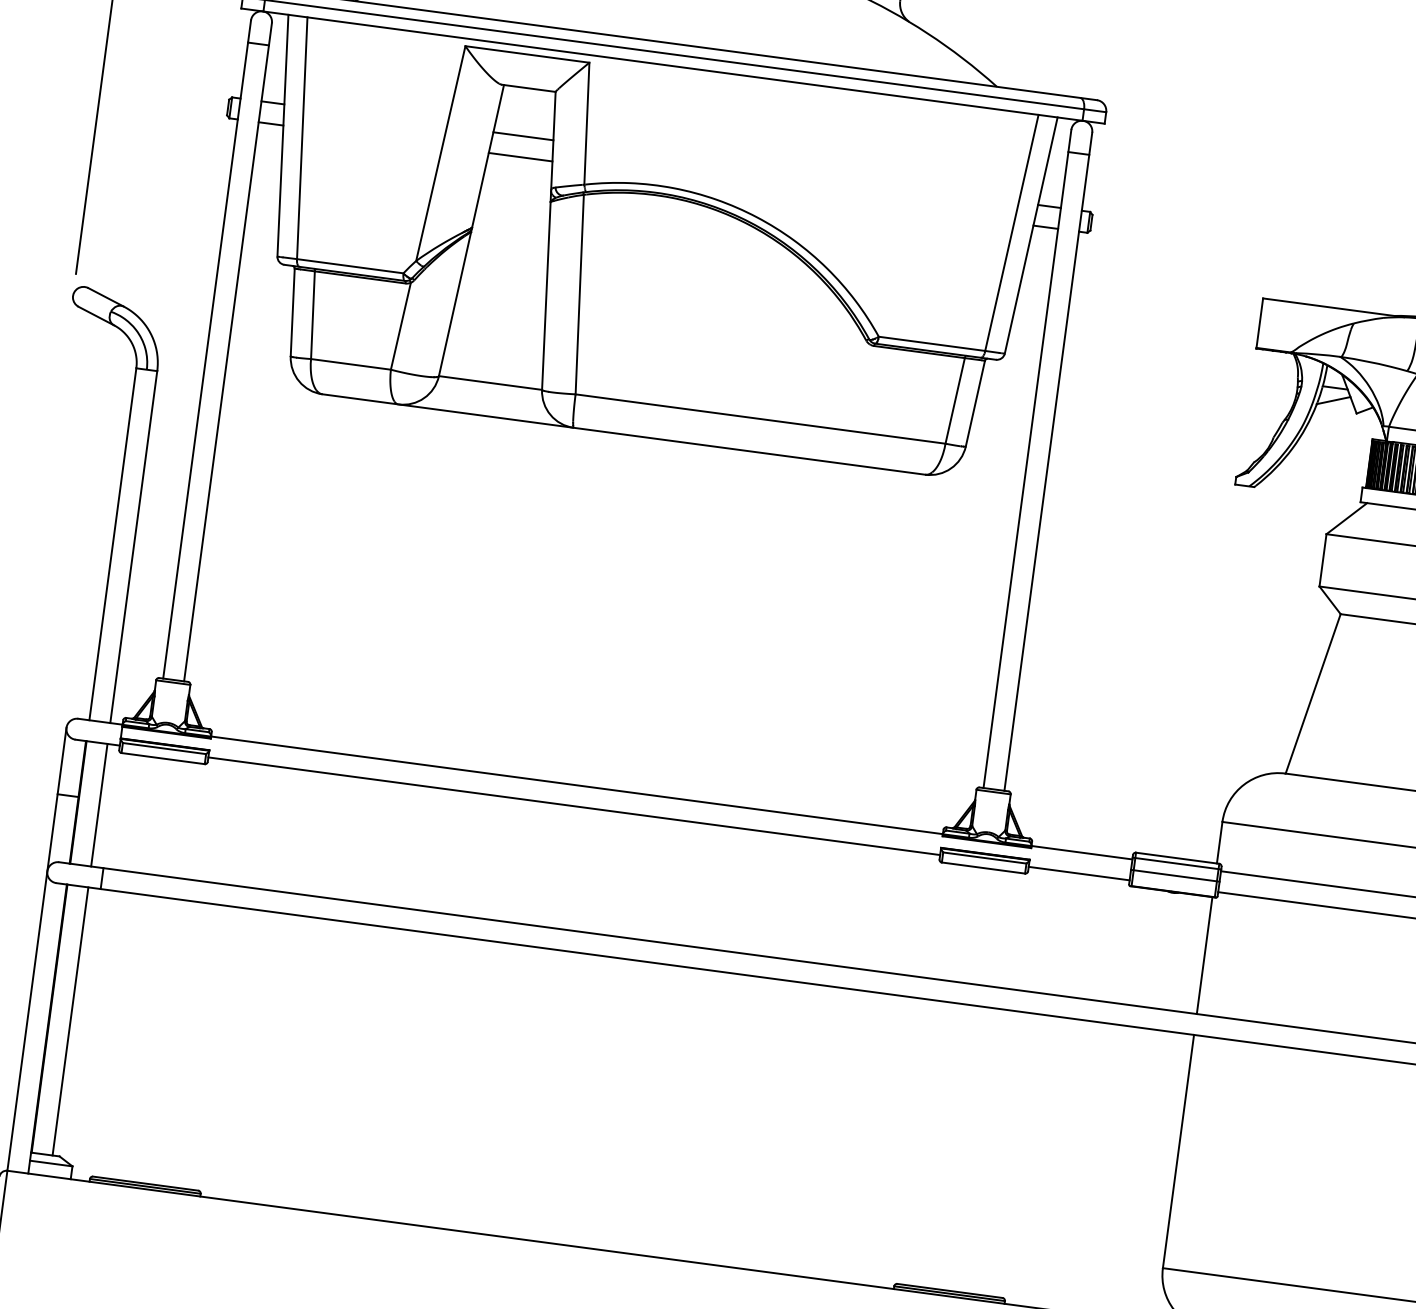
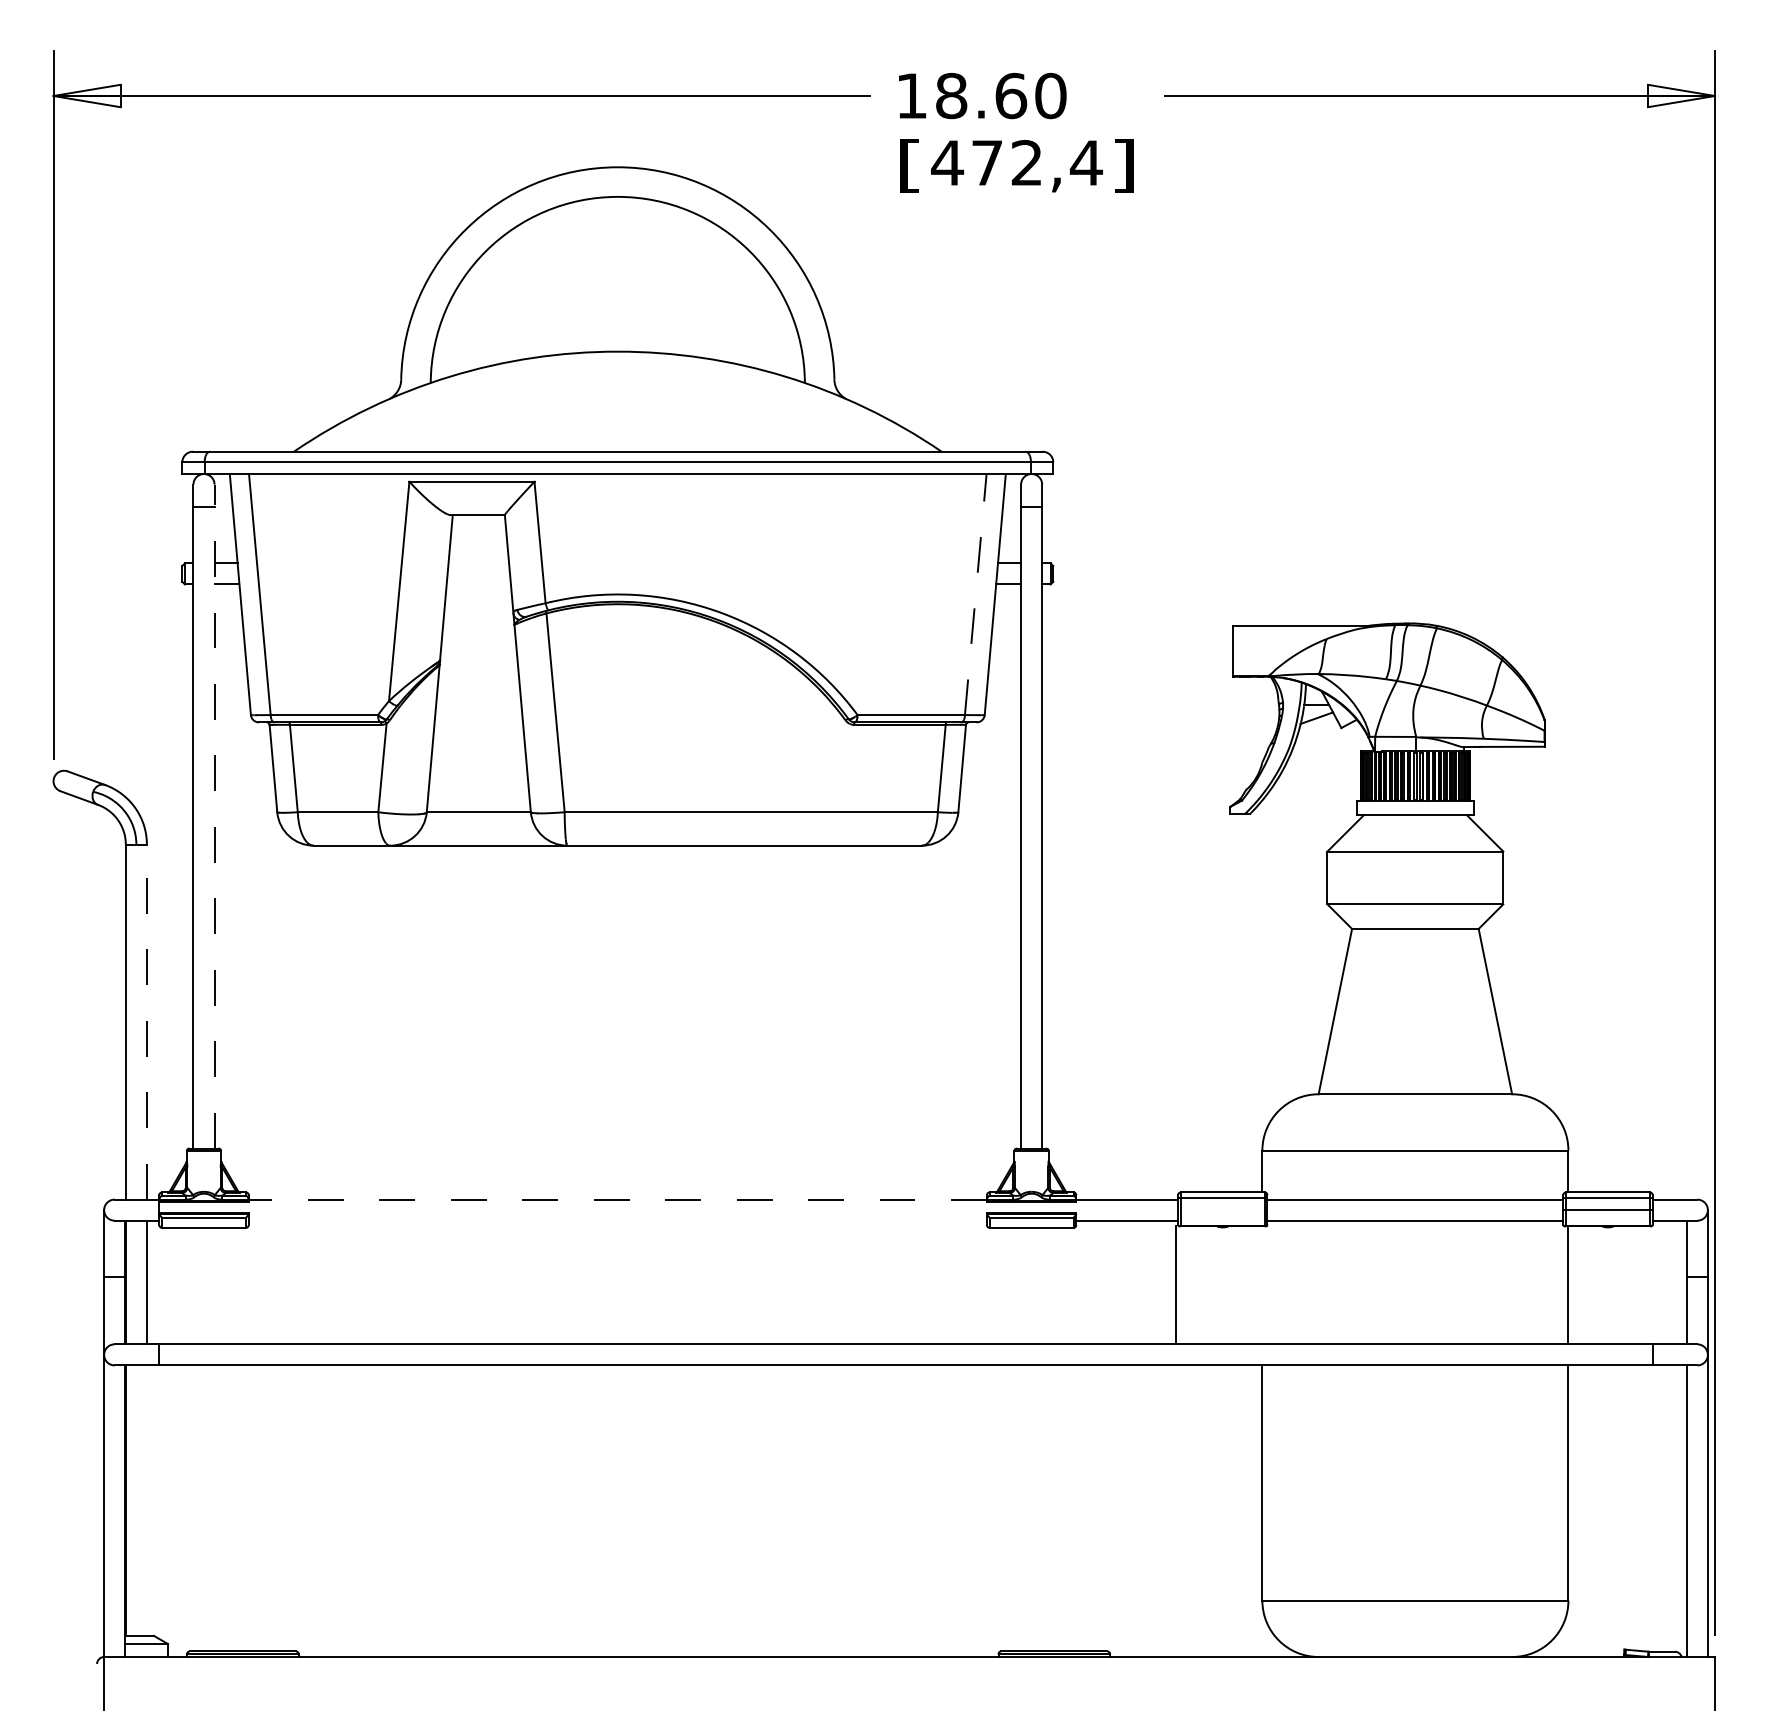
line: (523, 136) -> (478, 563), removed
line: (520, 157) -> (478, 584), removed
line: (1011, 232) -> (975, 594), solid -> dashed
line: (227, 352) -> (214, 816), solid -> dashed
line: (133, 547) -> (146, 1022), solid -> dashed
line: (576, 785) -> (617, 1199), solid -> dashed
line: (573, 805) -> (617, 1220), removed
line: (1174, 876) -> (1222, 1210), removed
line: (1204, 955) -> (1176, 1285), moved
line: (70, 1021) -> (146, 1500), removed

